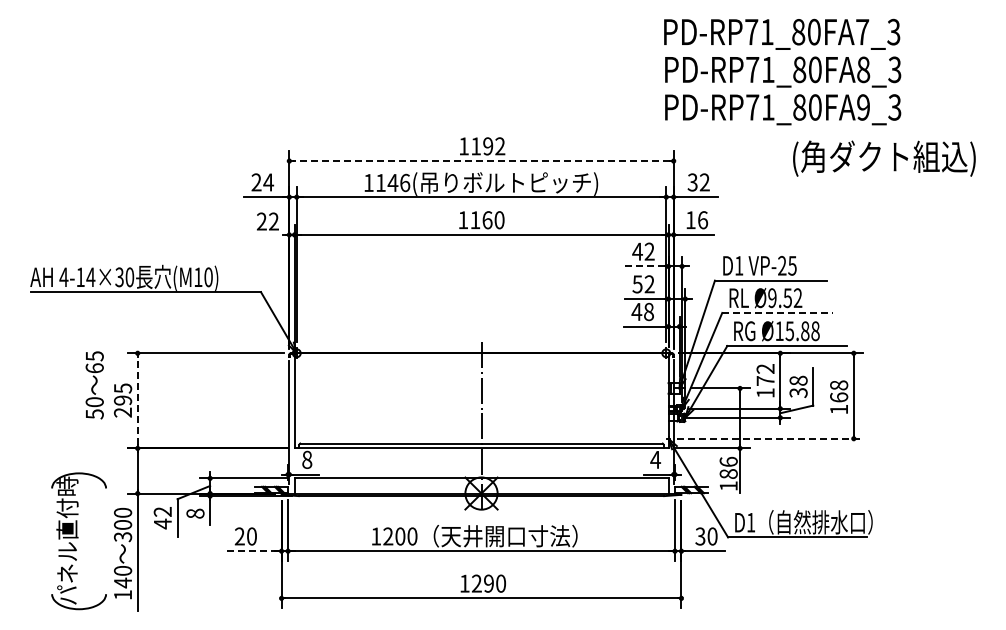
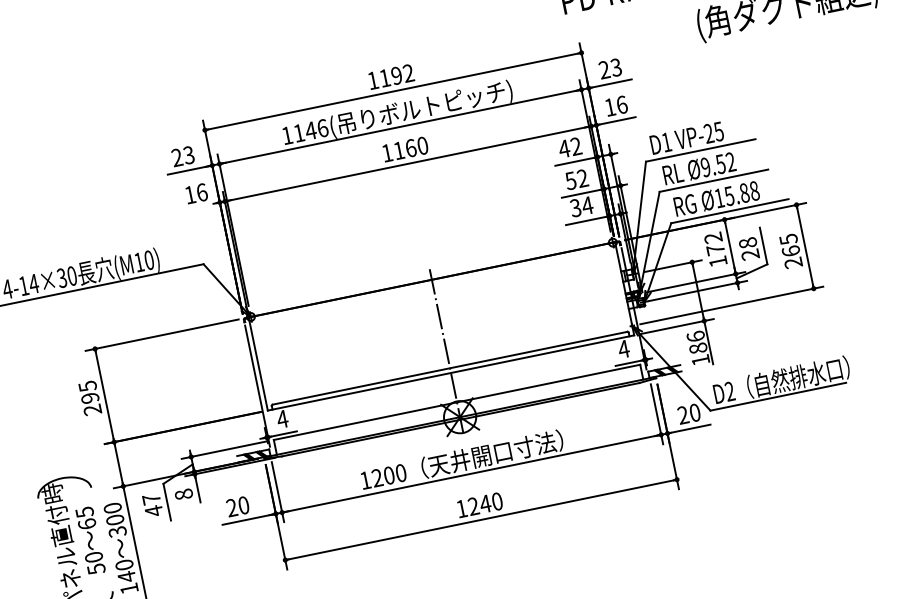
line: (481, 161) -> (393, 91), dashed -> solid
text: (268, 182) -> (188, 155), 24 -> 23
text: (698, 182) -> (610, 68), 32 -> 23
text: (267, 221) -> (195, 193), 22 -> 16
line: (645, 266) -> (575, 161), dashed -> solid
text: (642, 311) -> (581, 206), 48 -> 34
line: (778, 312) -> (714, 180), dashed -> solid
text: (94, 385) -> (90, 541), moved
text: (798, 393) -> (750, 255), 38 -> 28
text: (839, 397) -> (791, 251), 168 -> 265
line: (137, 400) -> (104, 395), dashed -> solid
line: (770, 438) -> (732, 305), dashed -> solid
text: (306, 459) -> (281, 419), 8 -> 4
text: (162, 511) -> (151, 498), 42 -> 47
text: (750, 522) -> (729, 391), D1 -> D2
text: (700, 536) -> (683, 415), 30 -> 20
line: (254, 551) -> (249, 519), dashed -> solid
text: (488, 583) -> (485, 503), 1290 -> 1240

